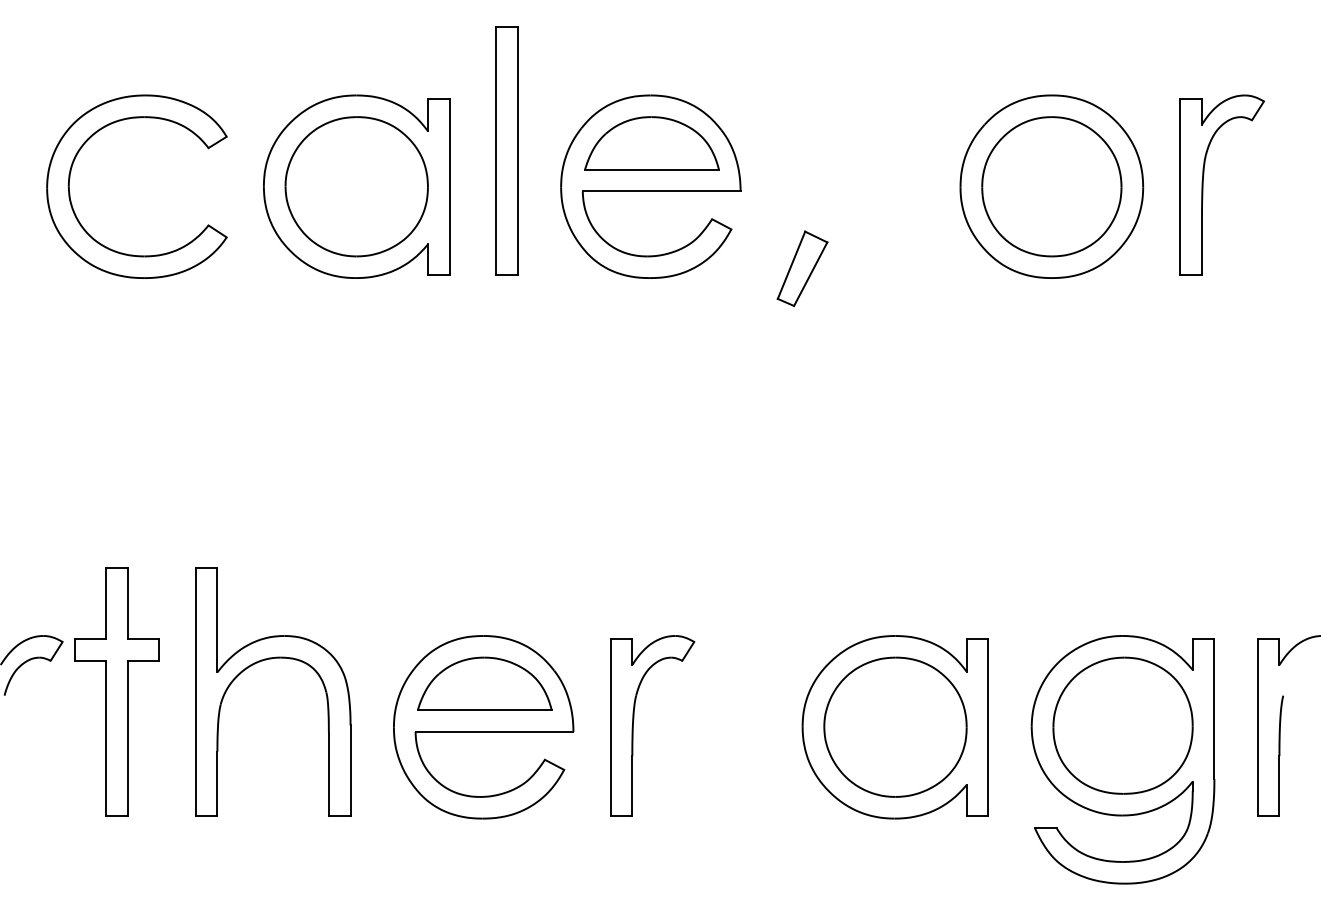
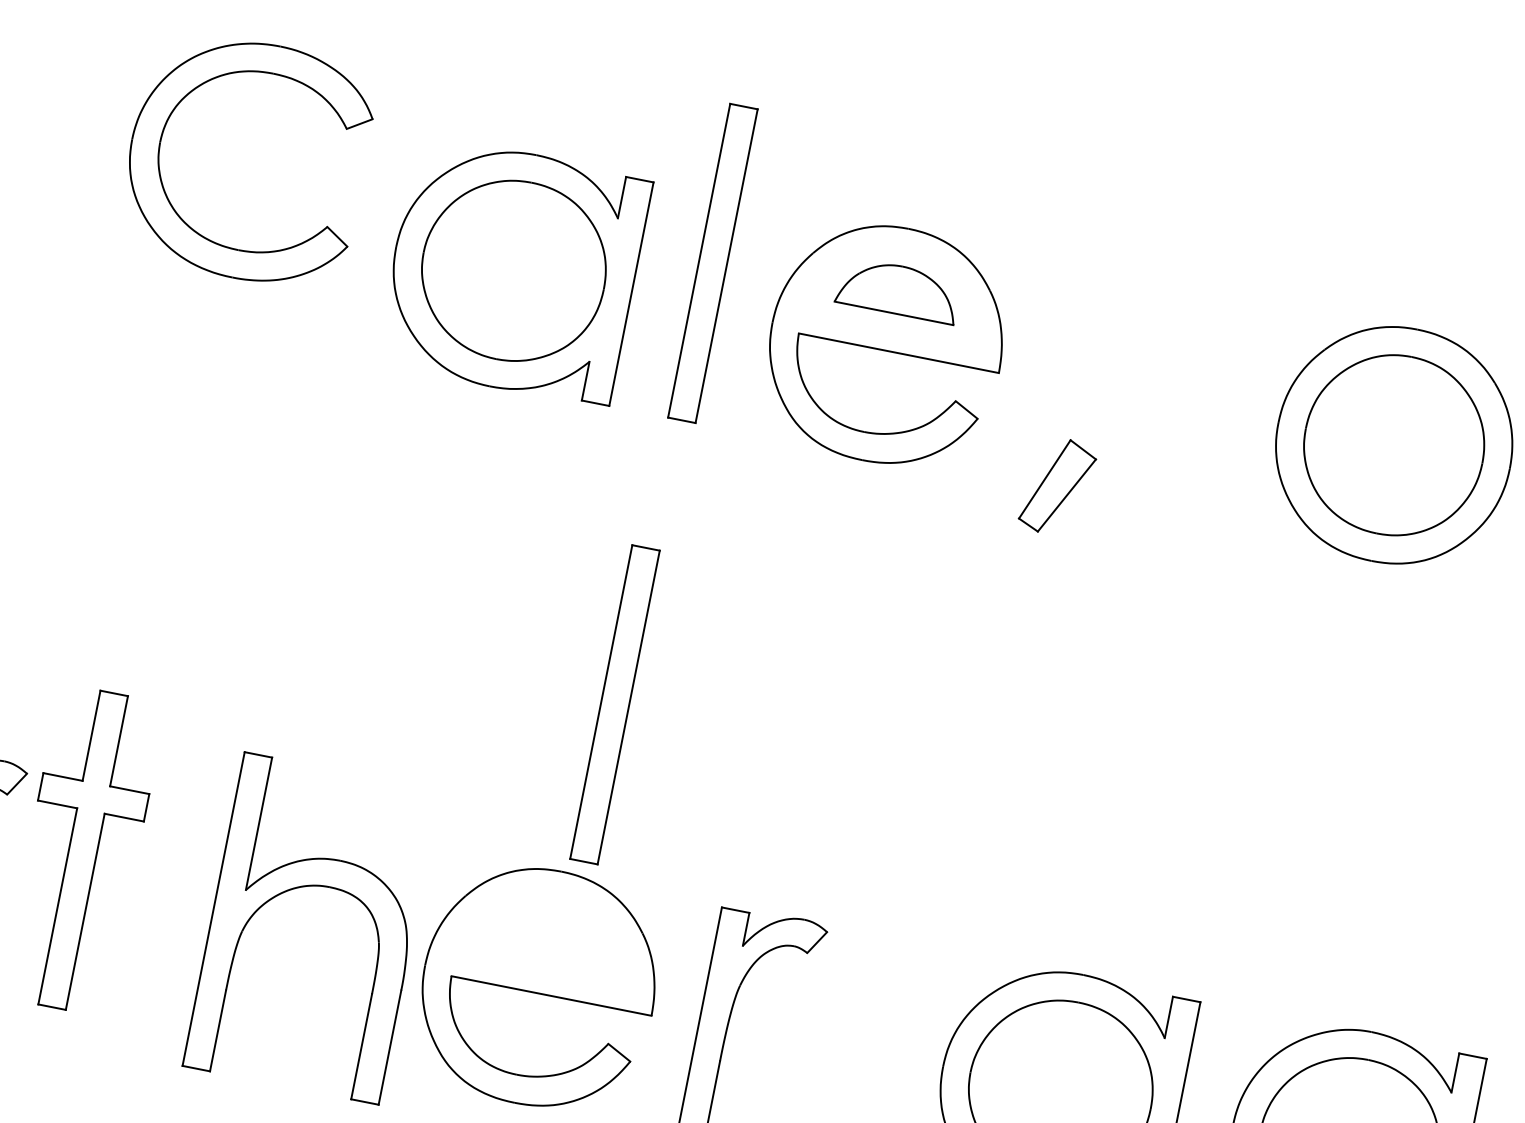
part: (95, 134) -> (206, 83), moved
part: (651, 143) -> (897, 289), size x0.7
part: (498, 500) -> (614, 703), added
part: (266, 660) -> (311, 887), moved
part: (484, 683) -> (551, 932), removed

